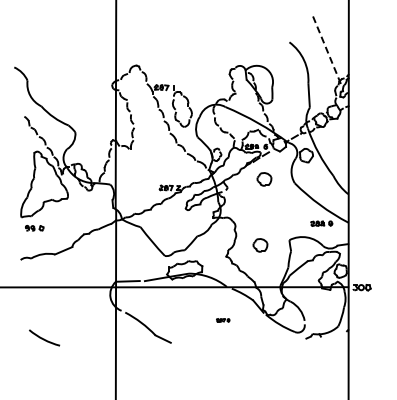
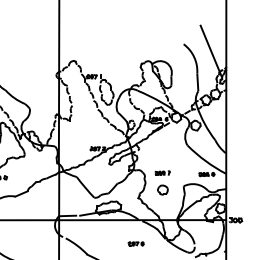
line: (327, 52) -> (211, 51), dashed -> solid
part: (264, 179) -> (165, 142), removed
part: (260, 221) -> (162, 172), added
part: (222, 320) -> (135, 244), size x1.67

